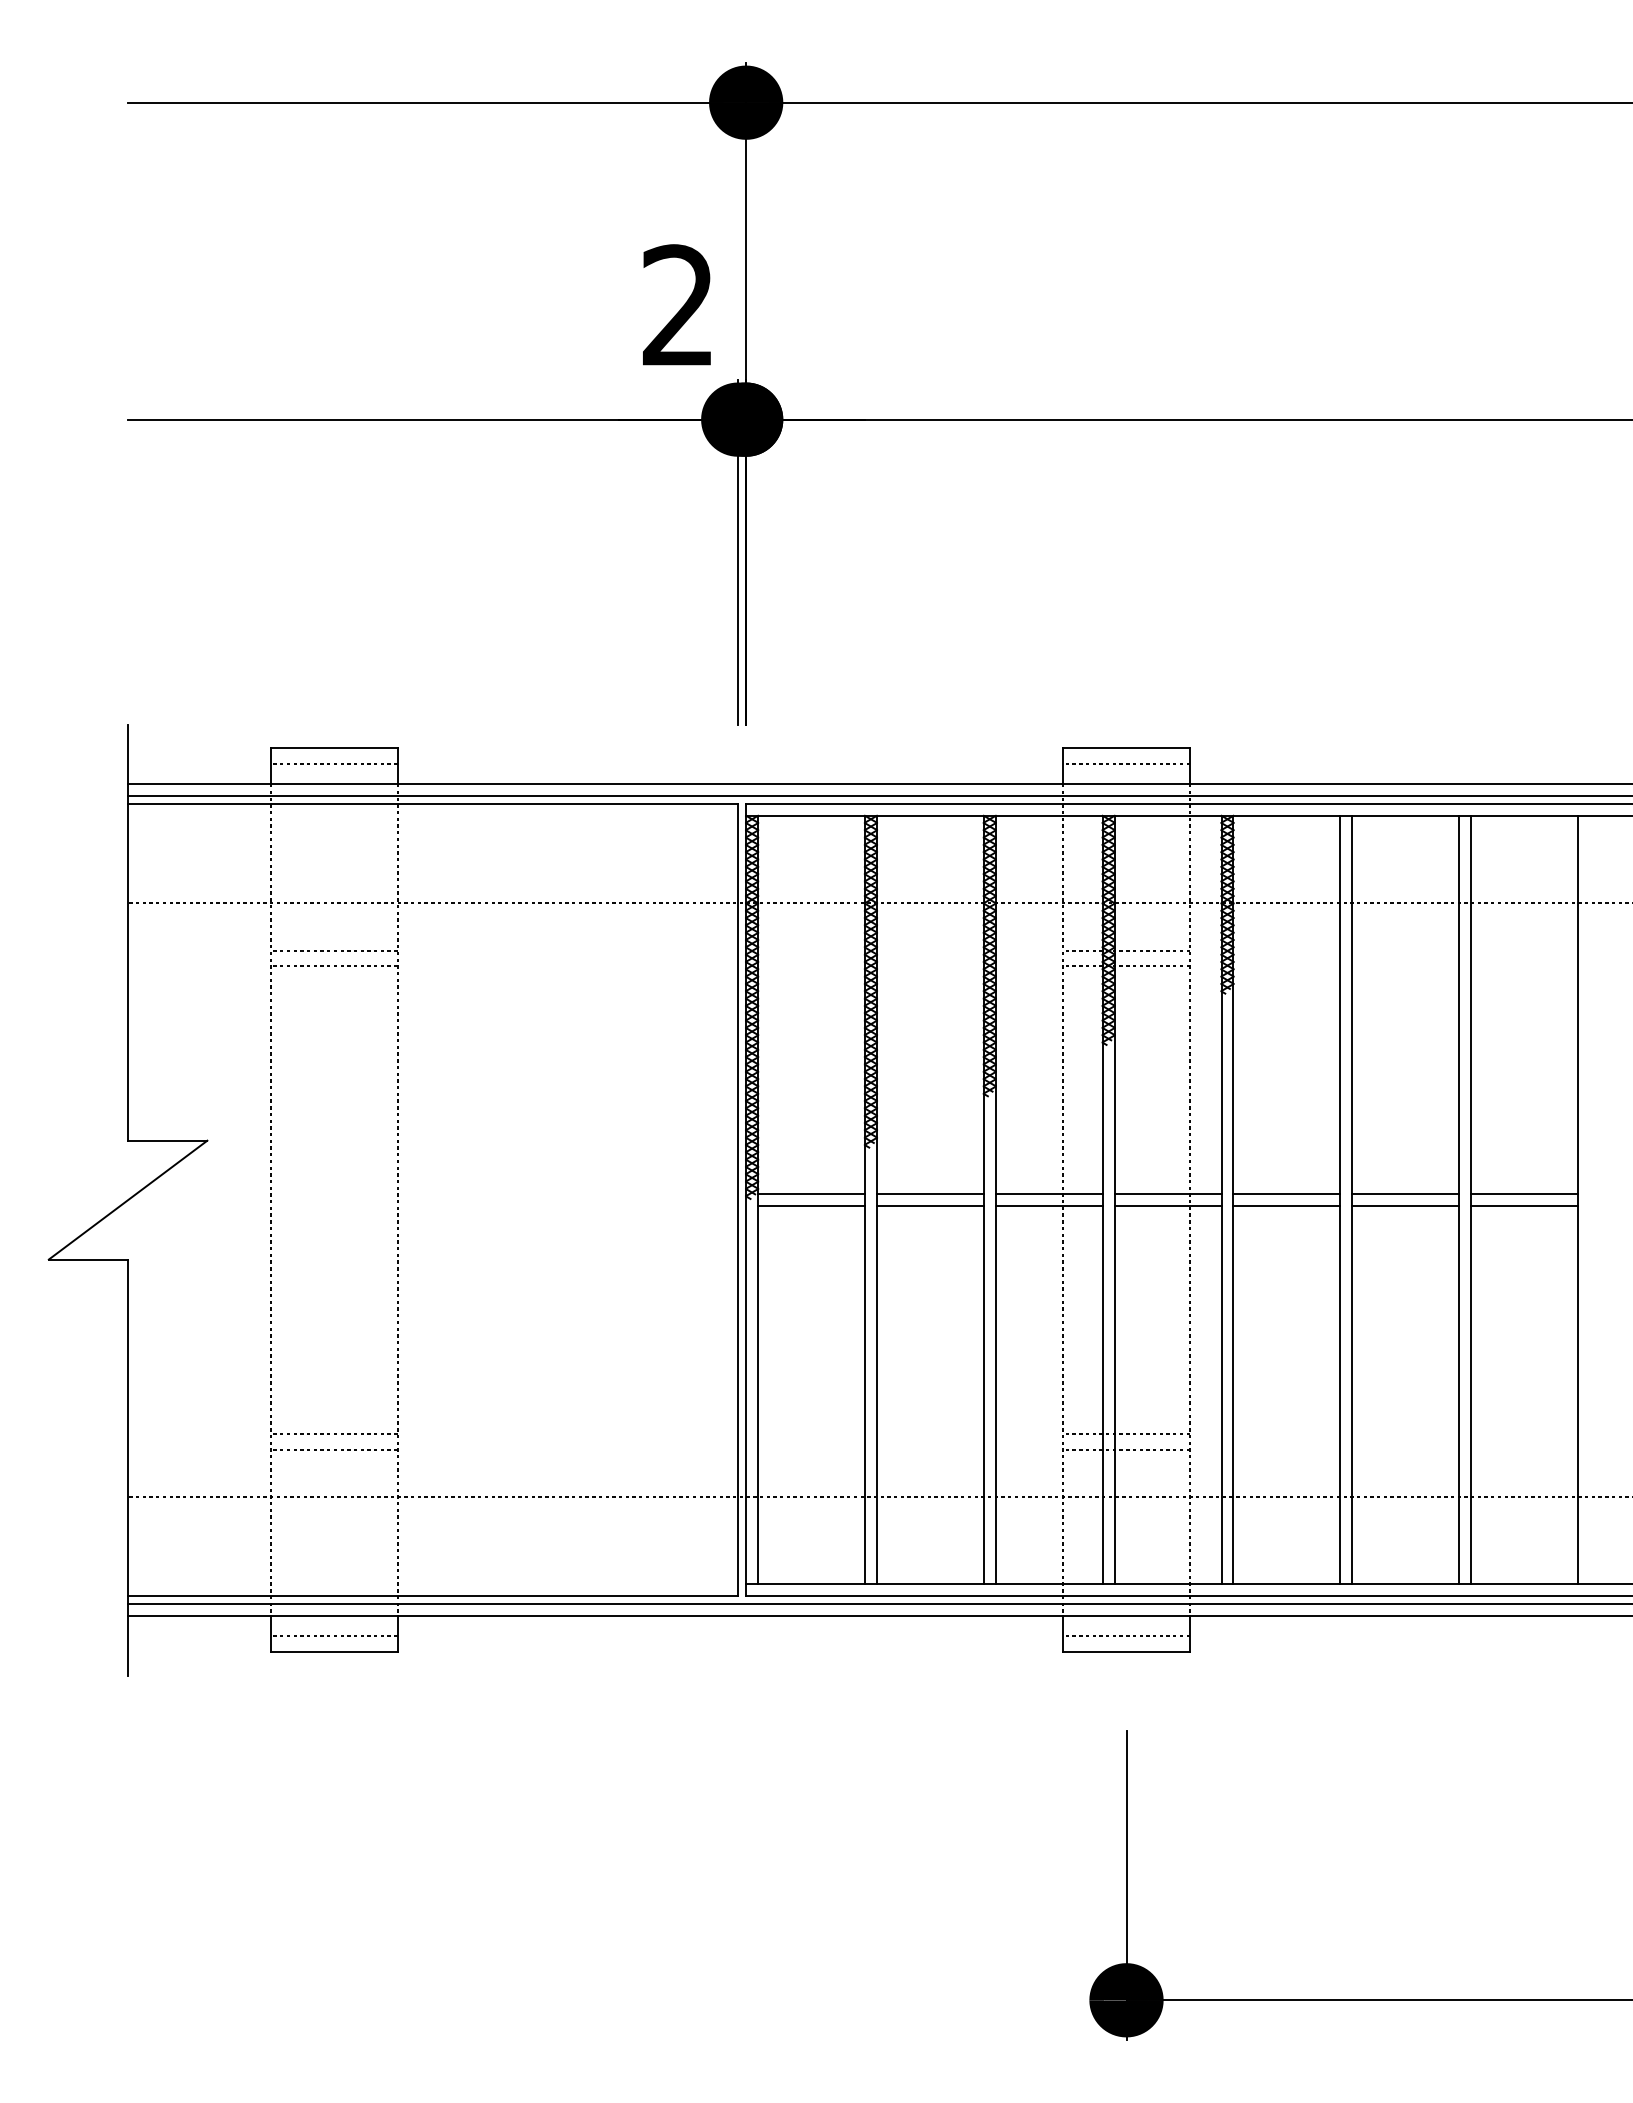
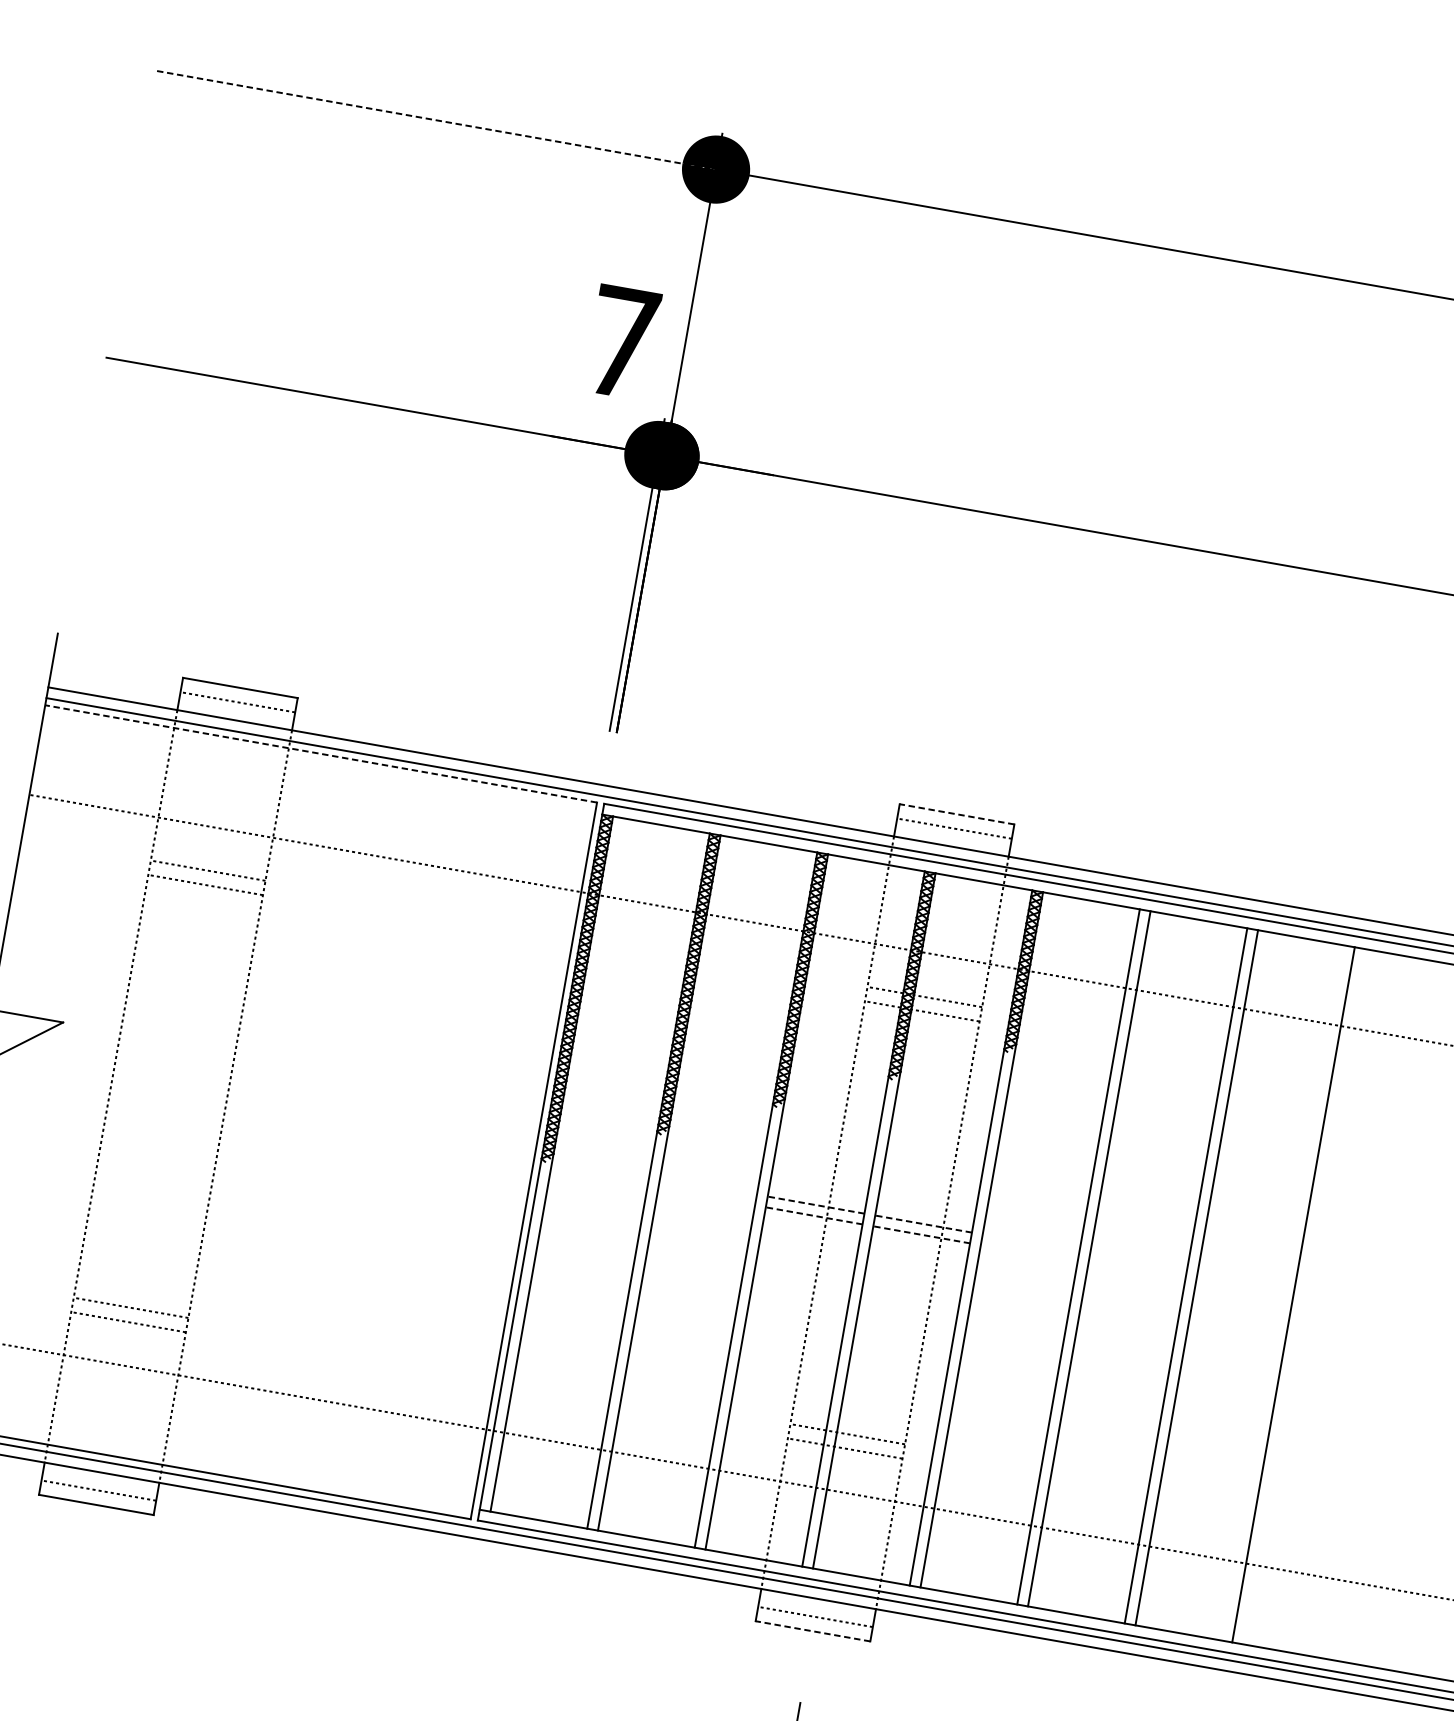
line: (437, 102) -> (436, 120), solid -> dashed
text: (677, 304) -> (621, 341), 2 -> 7
line: (1126, 748) -> (957, 814), solid -> dashed
line: (432, 803) -> (320, 753), solid -> dashed
line: (811, 1194) -> (601, 1167), removed
line: (929, 1194) -> (707, 1186), removed
line: (1048, 1194) -> (815, 1205), solid -> dashed
line: (1167, 1194) -> (923, 1224), solid -> dashed
line: (1286, 1194) -> (1030, 1243), removed
line: (1405, 1194) -> (1138, 1262), removed
line: (1524, 1194) -> (1245, 1281), removed
line: (811, 1206) -> (599, 1178), removed
line: (929, 1206) -> (705, 1197), removed
line: (1048, 1206) -> (813, 1216), solid -> dashed
line: (1167, 1206) -> (921, 1235), solid -> dashed
line: (1286, 1206) -> (1028, 1254), removed
line: (1405, 1206) -> (1136, 1273), removed
line: (1524, 1206) -> (1243, 1292), removed
line: (1126, 1651) -> (813, 1631), solid -> dashed

